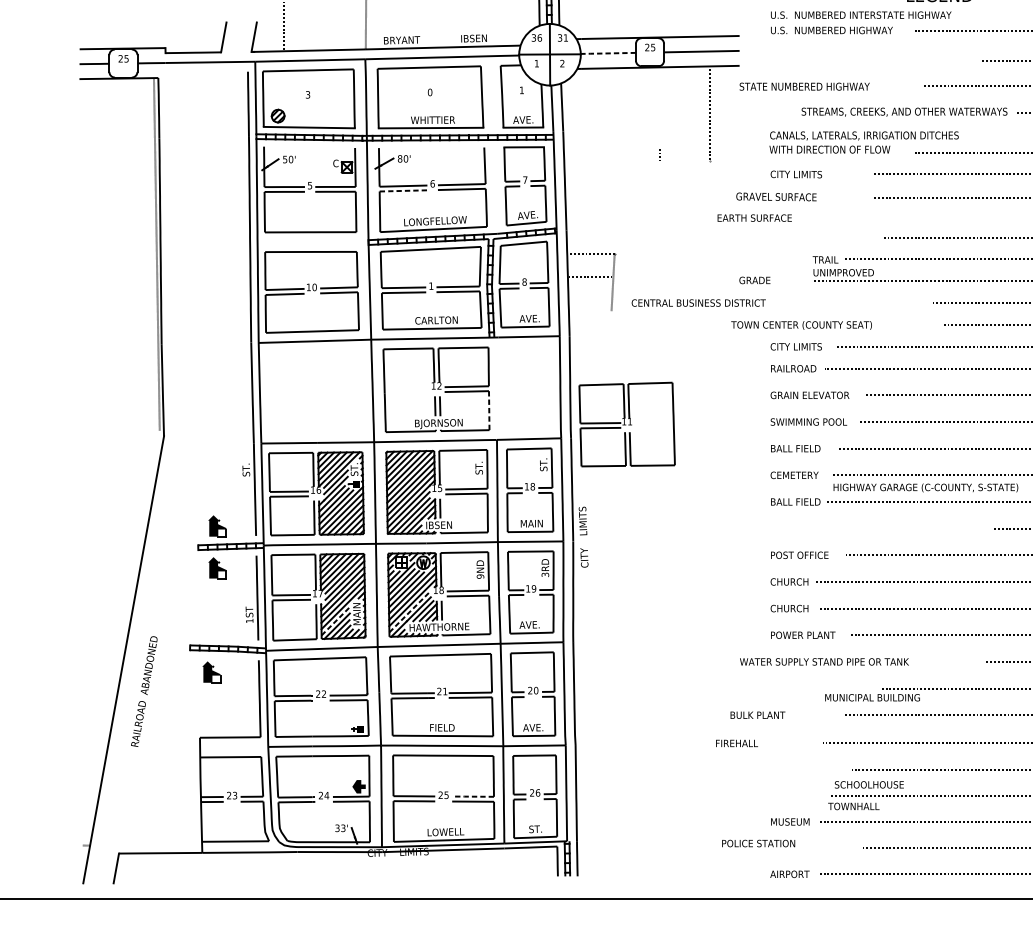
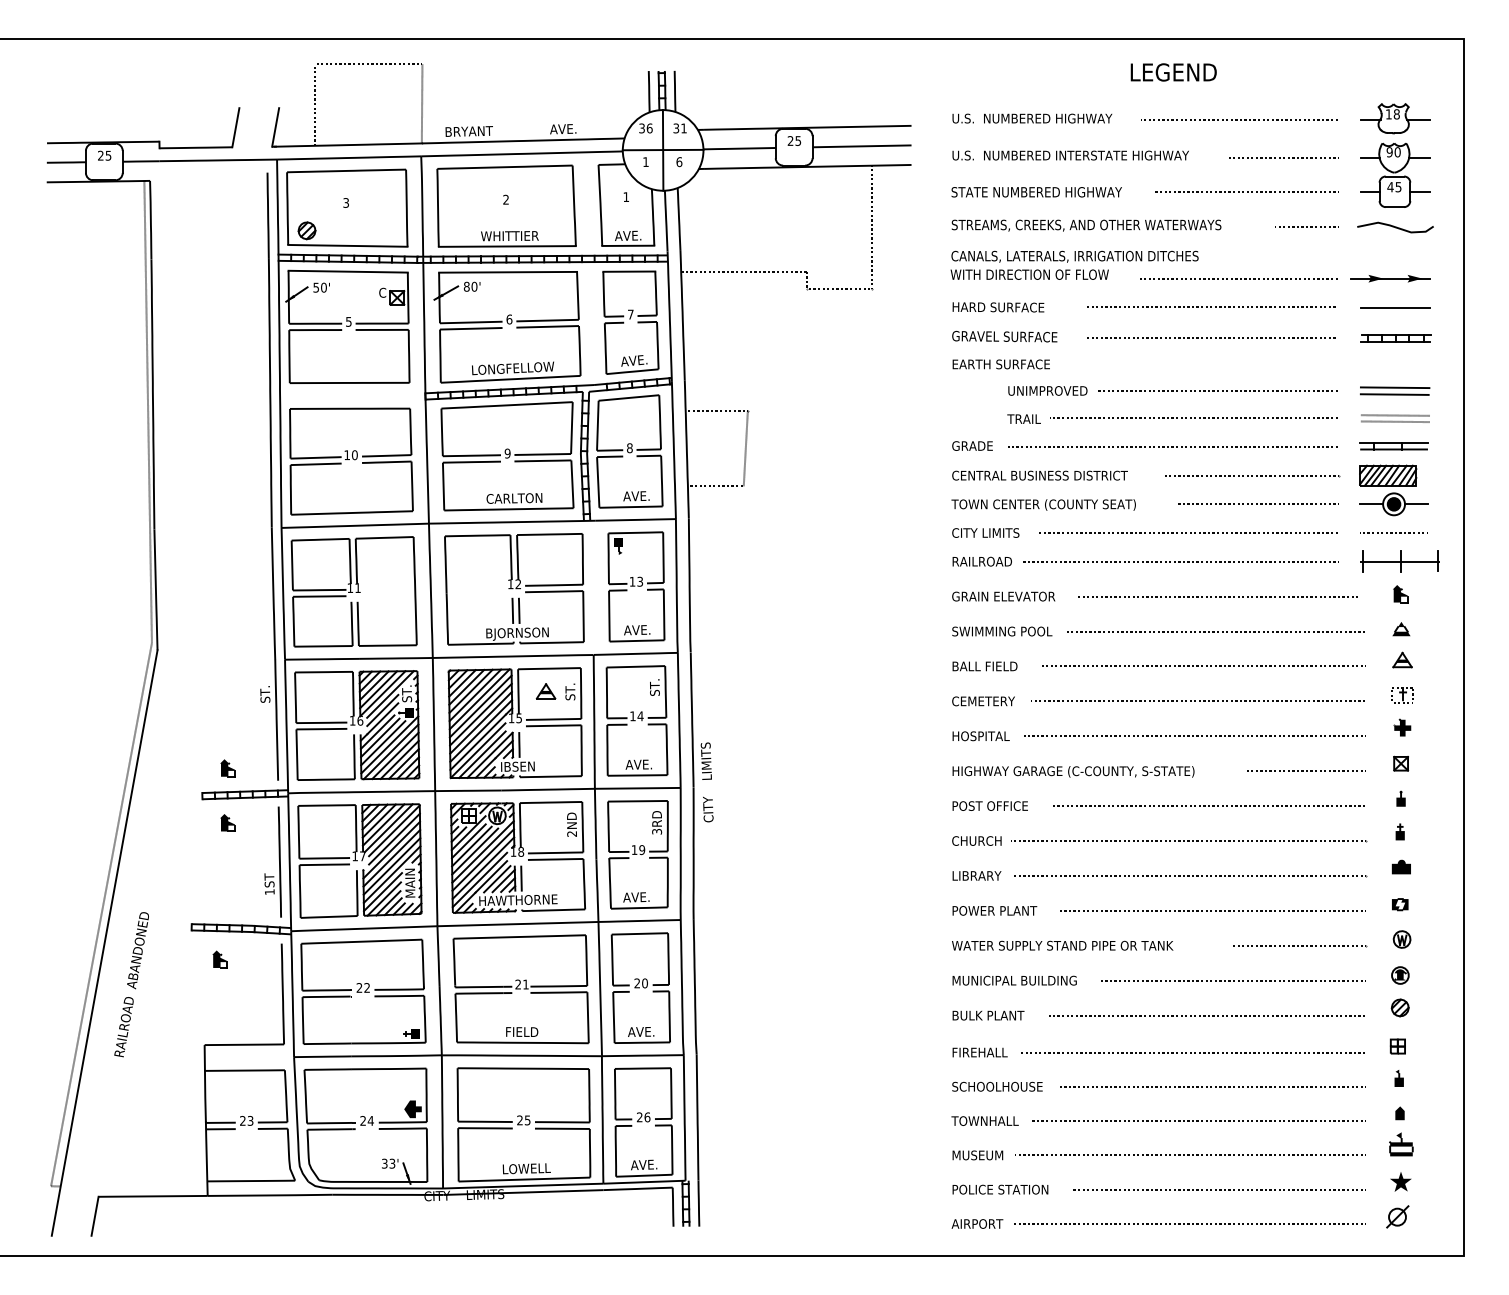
text: (860, 15) -> (1070, 155), moved
text: (473, 38) -> (563, 129), IBSEN -> AVE.
line: (607, 53) -> (738, 148), dashed -> solid
text: (562, 63) -> (679, 162), 2 -> 6
text: (804, 86) -> (1036, 192), moved
text: (430, 92) -> (506, 199), 0 -> 2
text: (904, 112) -> (1086, 225), moved
line: (309, 147) -> (347, 271), added
line: (431, 147) -> (508, 271), added
line: (612, 147) -> (744, 271), added
line: (684, 160) -> (839, 289), added
text: (806, 174) -> (998, 307), CITY LIMITS -> HARD SURFACE
line: (403, 190) -> (471, 328), dashed -> solid
text: (776, 196) -> (1004, 336), moved
text: (754, 218) -> (1000, 364), moved
text: (843, 272) -> (1047, 390), moved
line: (589, 276) -> (715, 486), moved
text: (754, 280) -> (972, 445), moved
text: (431, 286) -> (507, 453), 1 -> 9
text: (698, 302) -> (1039, 475), moved
text: (801, 325) -> (1043, 504), moved
part: (529, 387) -> (636, 586), added
line: (489, 410) -> (583, 616), dashed -> solid
part: (626, 424) -> (353, 591), moved
part: (460, 467) -> (545, 691), added
text: (532, 486) -> (640, 716), 18 -> 14
text: (925, 487) -> (1073, 771), moved
text: (796, 502) -> (985, 736), BALL FIELD -> HOSPITAL
text: (531, 523) -> (638, 764), MAIN -> AVE.
part: (217, 526) -> (227, 768), size x0.62
part: (217, 567) -> (227, 822), size x0.62
text: (480, 576) -> (572, 833), 9ND -> 2ND
text: (789, 608) -> (976, 875), CHURCH -> LIBRARY
line: (410, 611) -> (480, 879), dashed -> solid
line: (336, 621) -> (383, 892), dashed -> solid
line: (121, 638) -> (101, 914), added
text: (824, 661) -> (1062, 945), moved
part: (211, 672) -> (219, 959), size x0.62
text: (872, 697) -> (1014, 980), moved
text: (757, 715) -> (988, 1015), moved
text: (736, 743) -> (979, 1052), moved
text: (869, 784) -> (997, 1086), moved
line: (472, 796) -> (561, 1122), dashed -> solid
text: (853, 806) -> (984, 1120), moved
text: (535, 828) -> (644, 1164), ST. -> AVE.
text: (758, 843) -> (1000, 1189), moved

